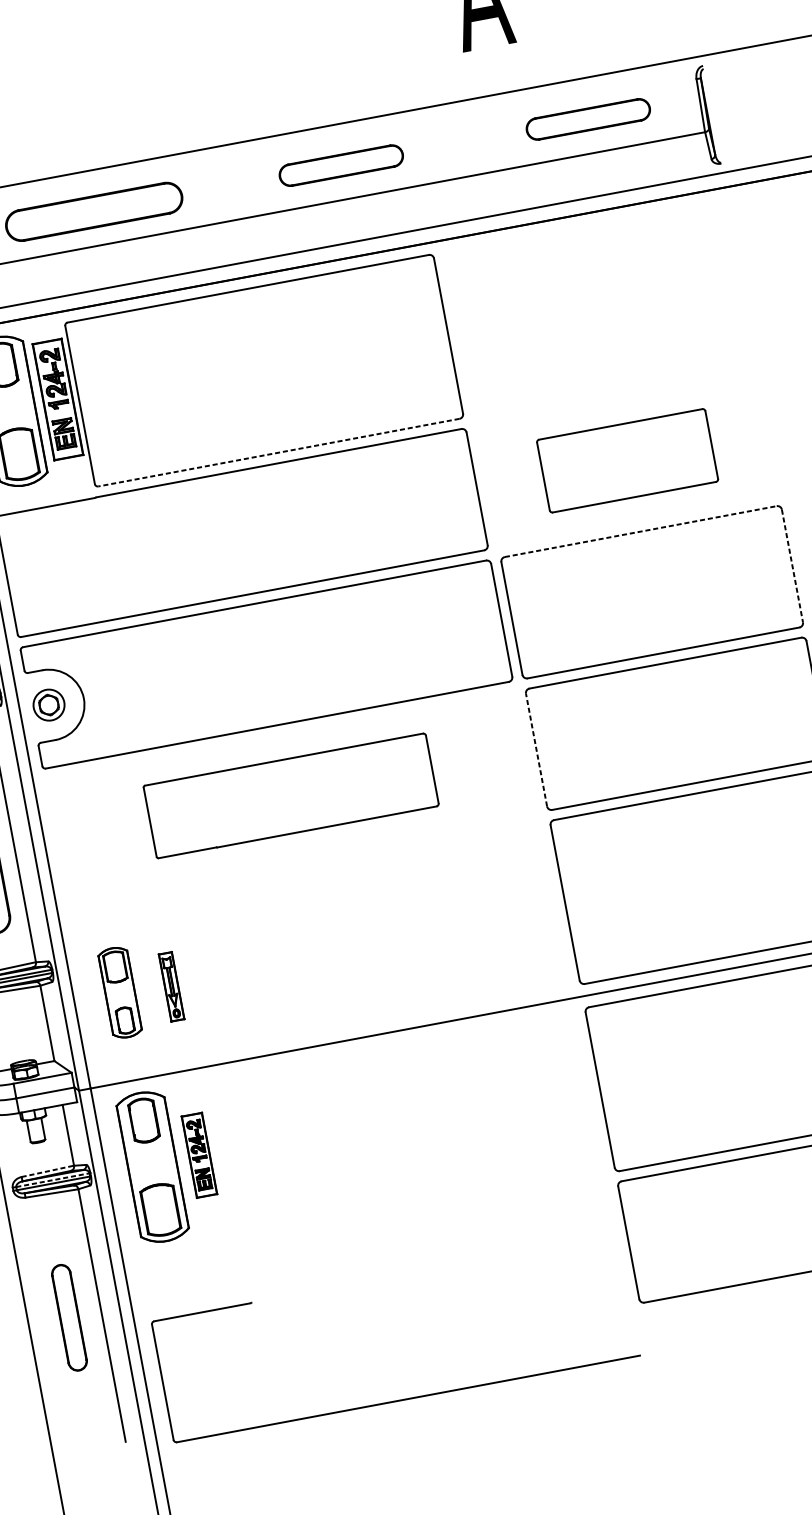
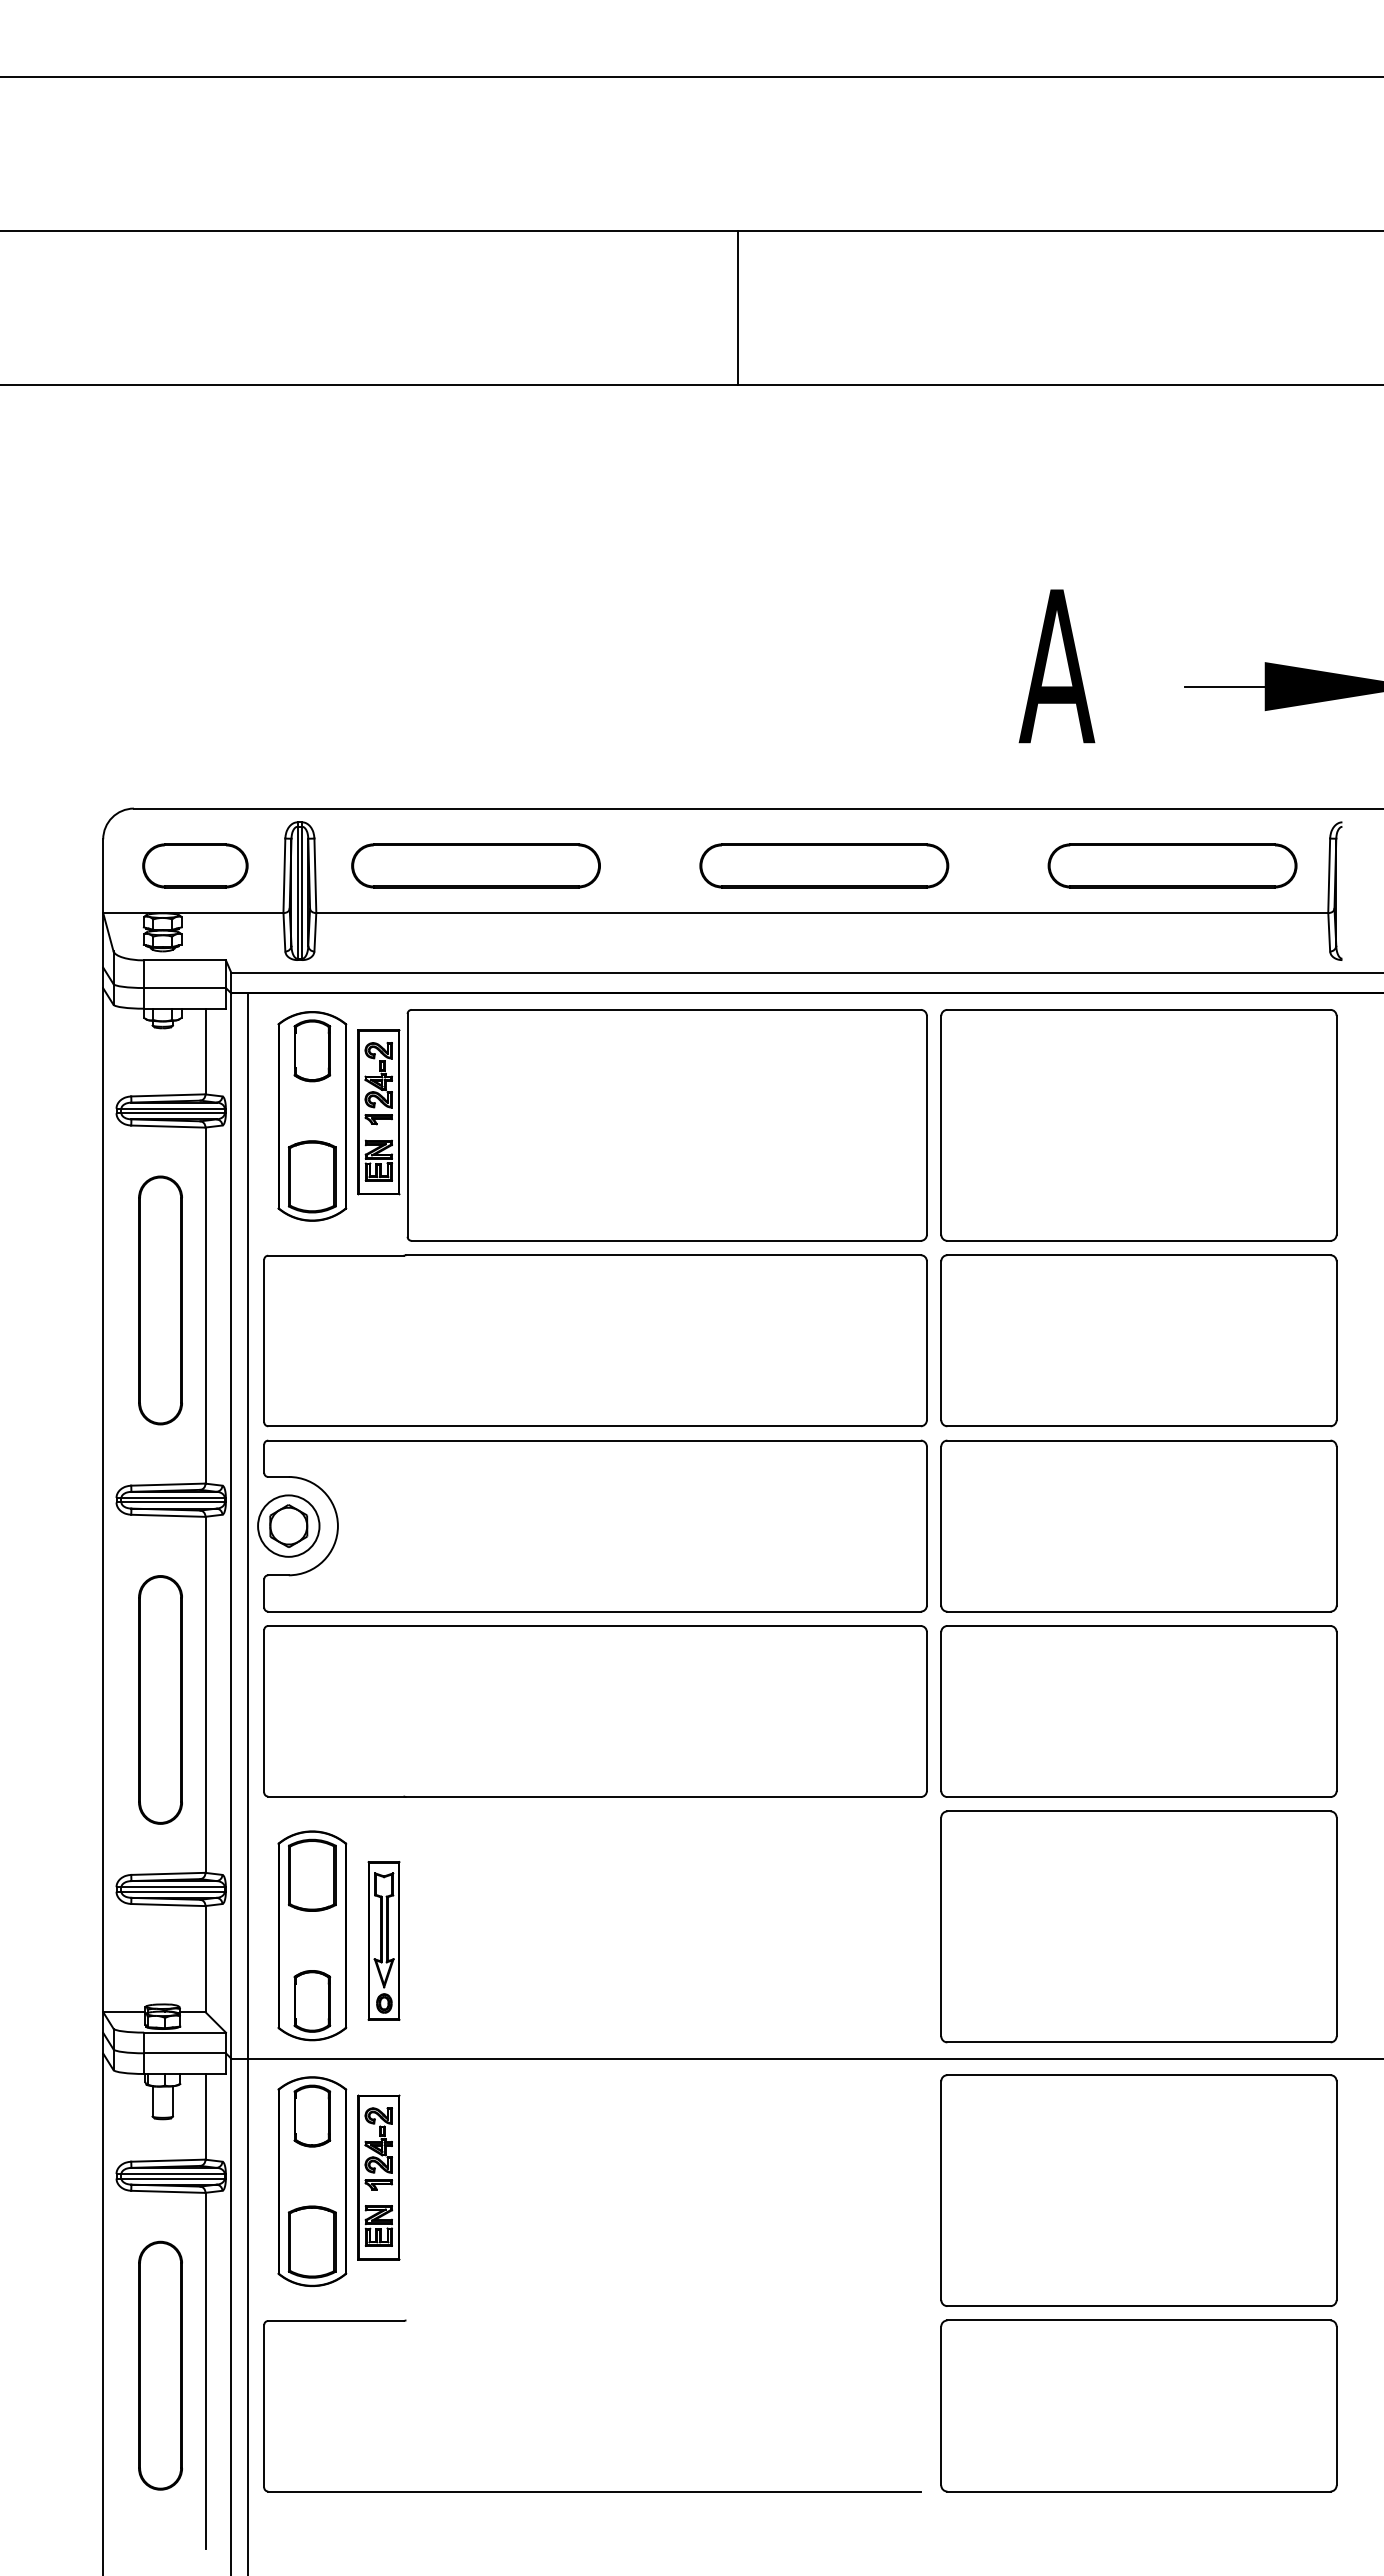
part: (588, 119) -> (1172, 865), size x1.43
part: (341, 165) -> (824, 865), size x1.43
part: (598, 308) -> (1138, 1125), added
line: (279, 452) -> (666, 1240), dashed -> solid
part: (627, 460) -> (1138, 1340), size x1.67
line: (640, 531) -> (1138, 1440), dashed -> solid
line: (792, 566) -> (1336, 1526), dashed -> solid
part: (48, 704) -> (288, 1525), size x1.43
line: (536, 750) -> (941, 1711), dashed -> solid
part: (291, 795) -> (595, 1711), size x1.67
part: (171, 986) -> (383, 1940), size x1.67
part: (120, 992) -> (312, 1935), size x1.67
part: (199, 1155) -> (378, 2177), size x1.43
line: (47, 1171) -> (168, 2160), dashed -> solid
line: (53, 1180) -> (173, 2174), dashed -> solid
part: (69, 1317) -> (160, 2365), size x1.67
part: (407, 1399) -> (592, 2491), moved

